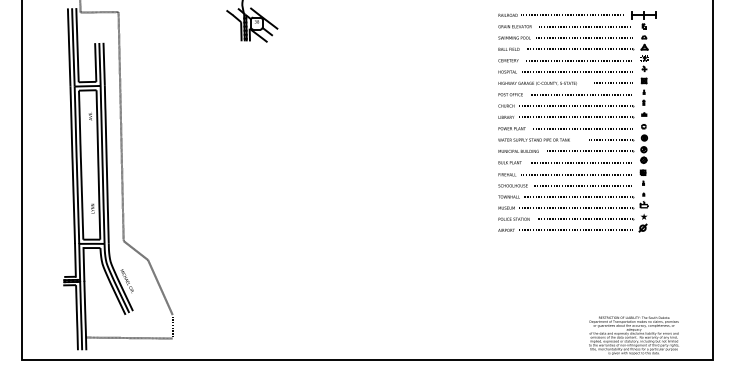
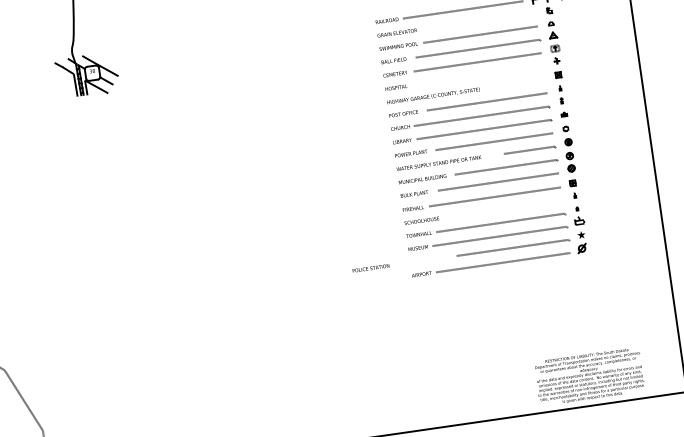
line: (584, 26) -> (478, 21), removed
line: (576, 72) -> (477, 76), removed
line: (612, 83) -> (521, 83), removed
line: (582, 185) -> (503, 208), removed
text: (513, 218) -> (370, 267), moved

